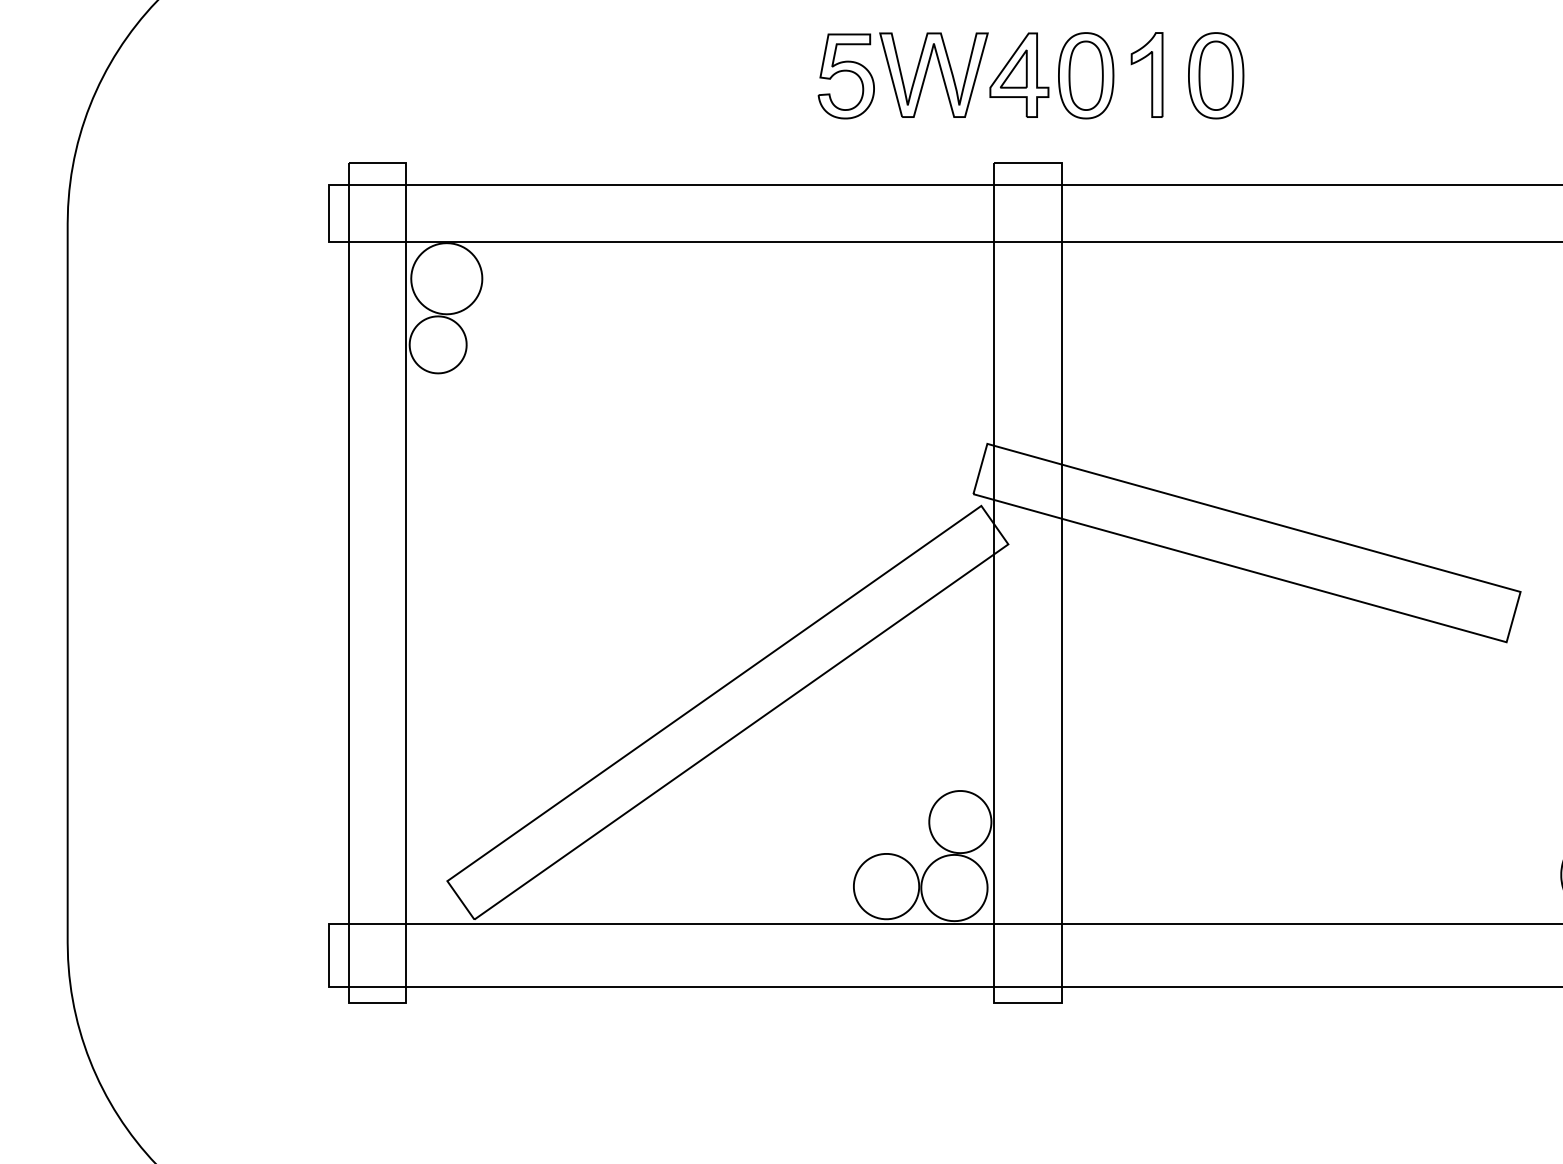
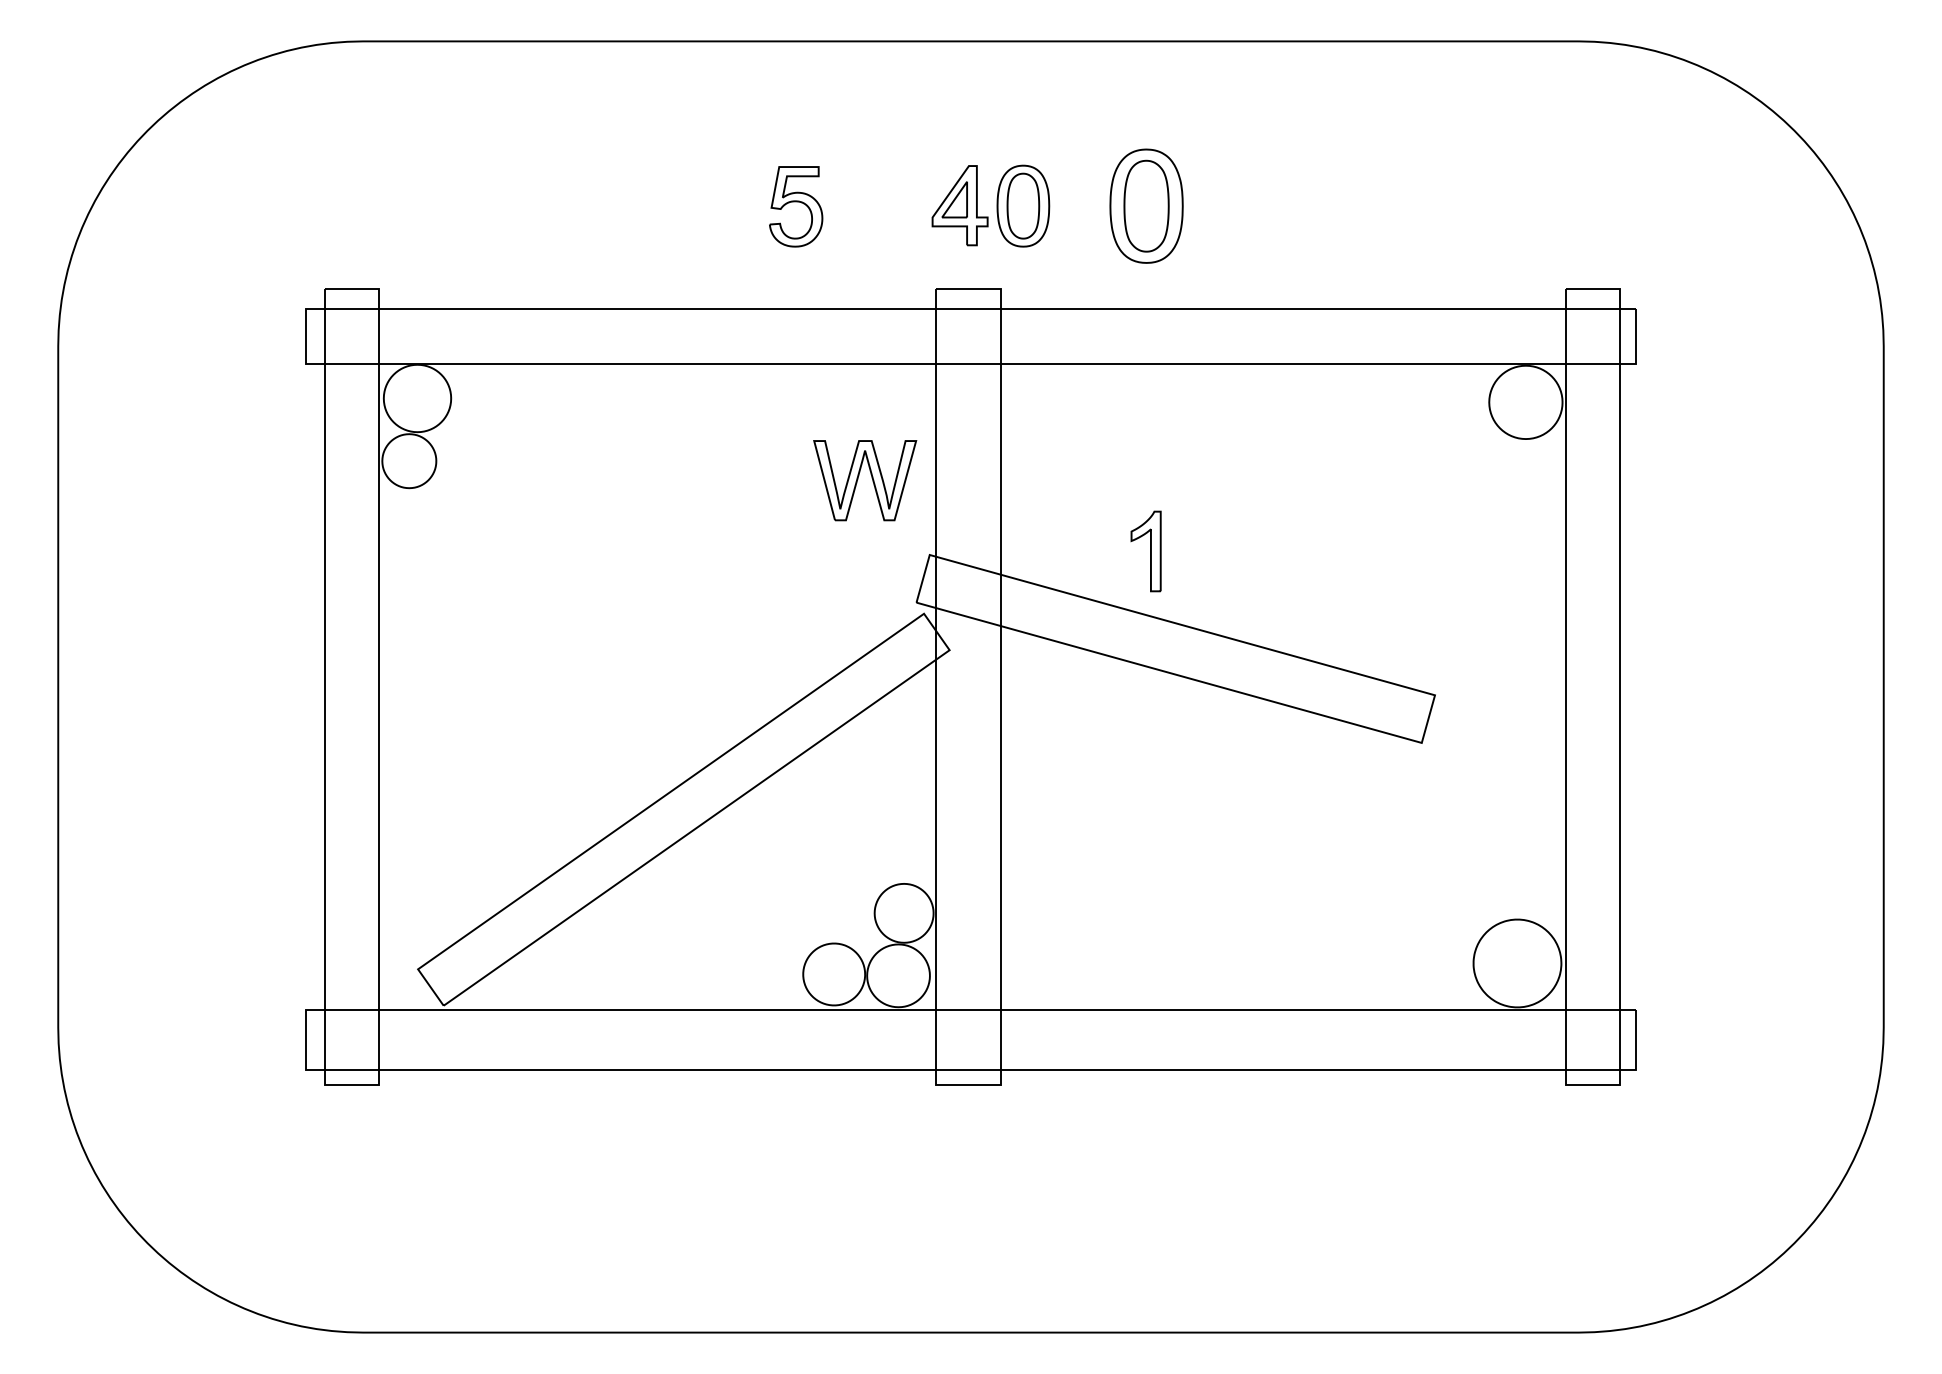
part: (940, 72) -> (871, 478), moved
part: (1146, 75) -> (1145, 551), moved
part: (1216, 75) -> (1146, 205), size x1.4

